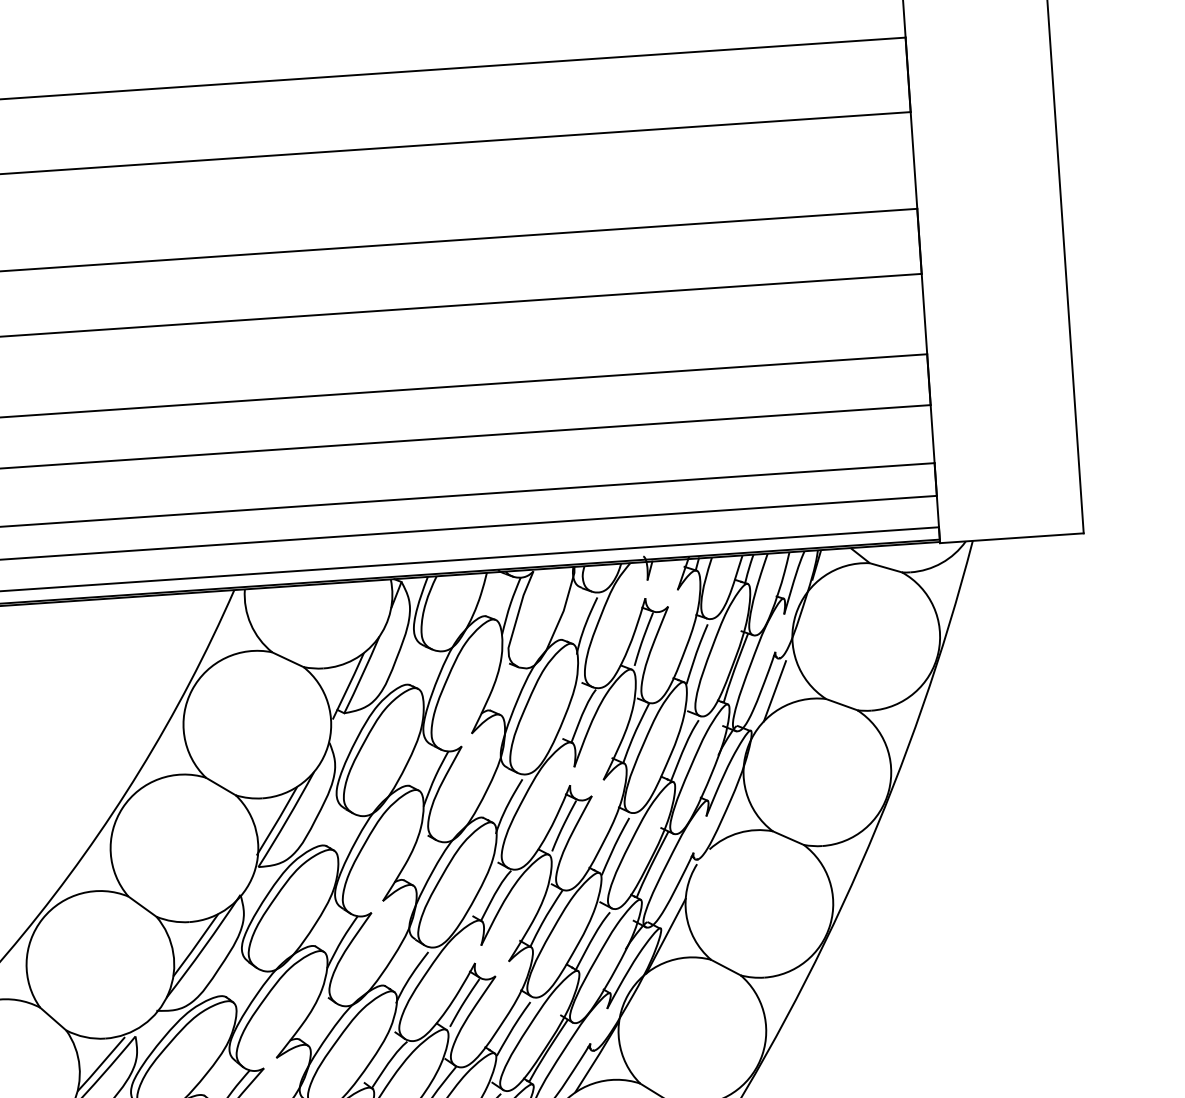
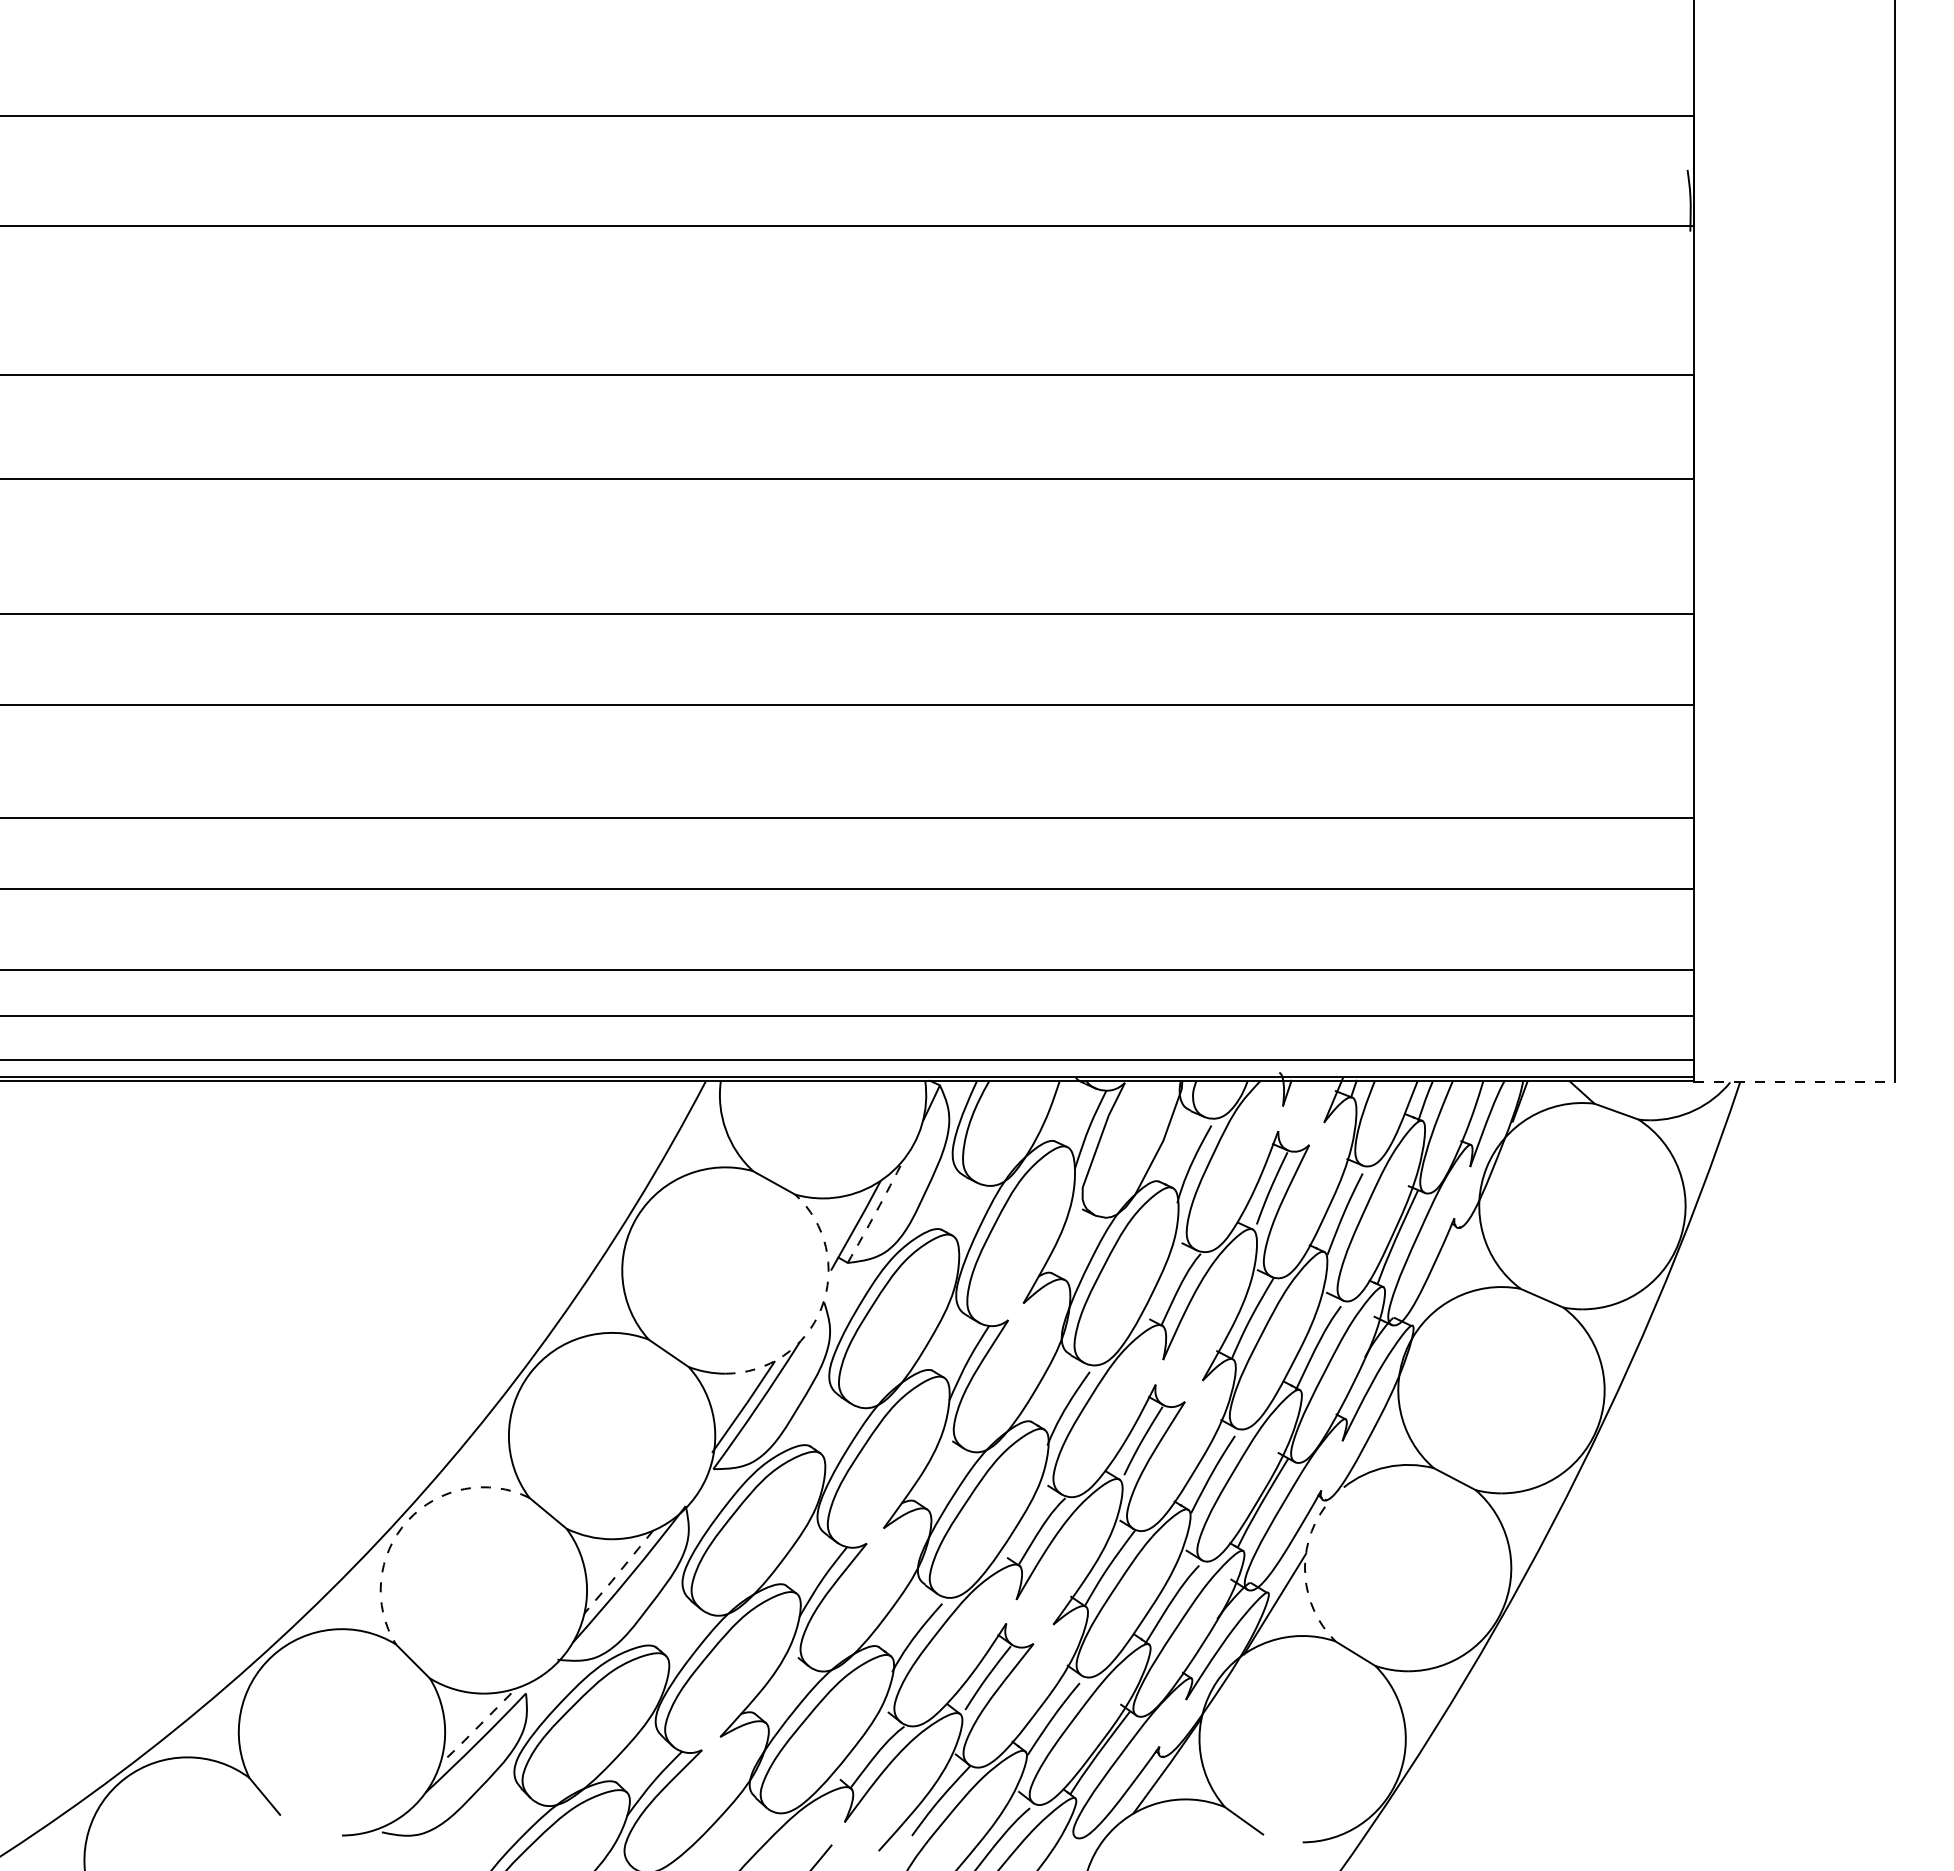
line: (1011, 538) -> (1794, 1082), solid -> dashed
arc: (362, 675) -> (876, 1211), solid -> dashed
line: (774, 691) -> (1449, 1273), removed
arc: (327, 747) -> (821, 1308), solid -> dashed
arc: (686, 914) -> (1305, 1576), solid -> dashed
arc: (42, 918) -> (407, 1520), solid -> dashed
line: (195, 945) -> (618, 1572), solid -> dashed
line: (101, 1064) -> (475, 1729), solid -> dashed

